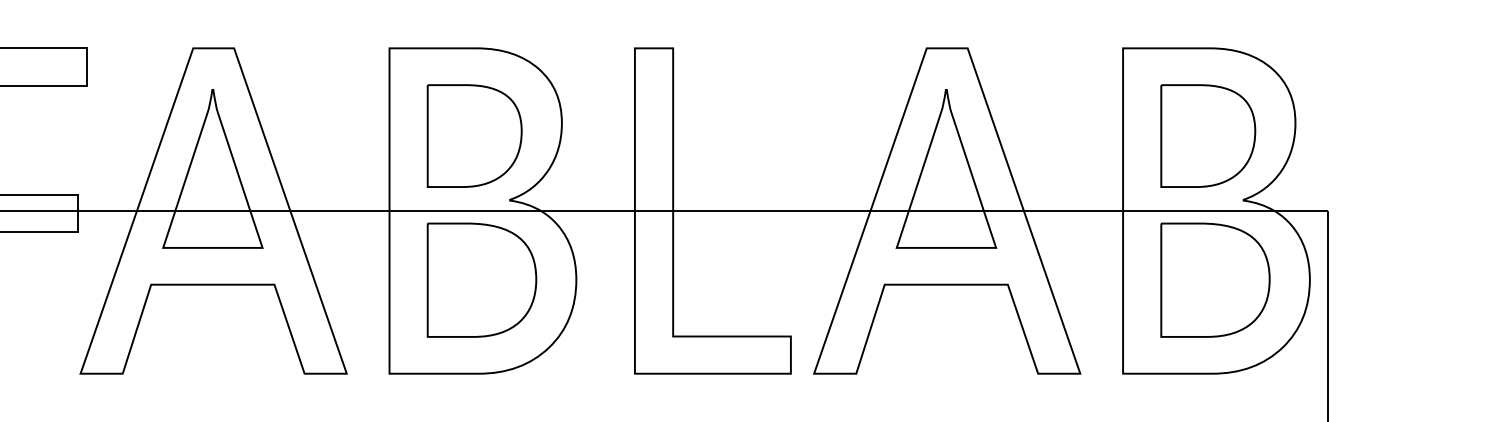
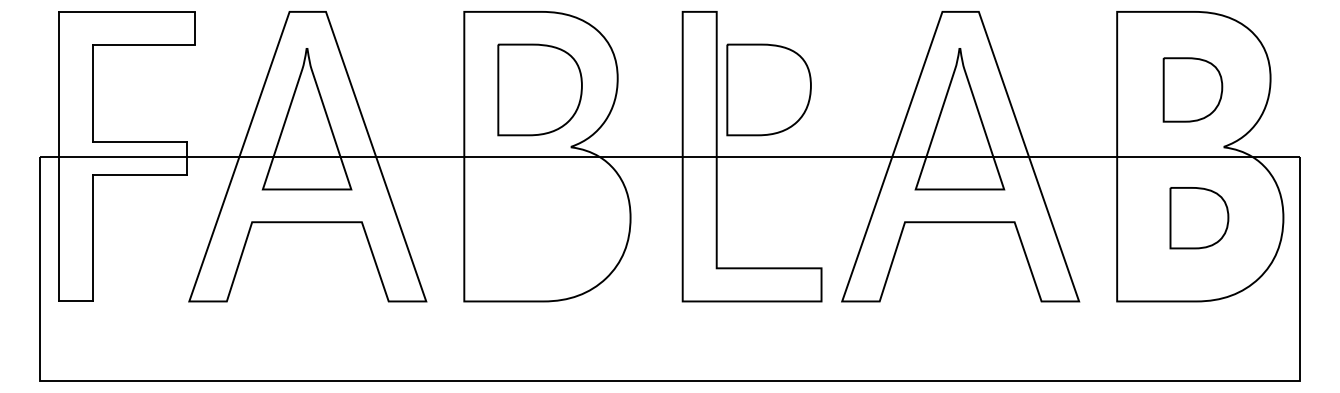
part: (731, 135) -> (768, 89), added
part: (1207, 135) -> (1192, 89), size x0.7
part: (481, 279) -> (546, 217), removed
part: (1215, 279) -> (1199, 217), size x0.6

